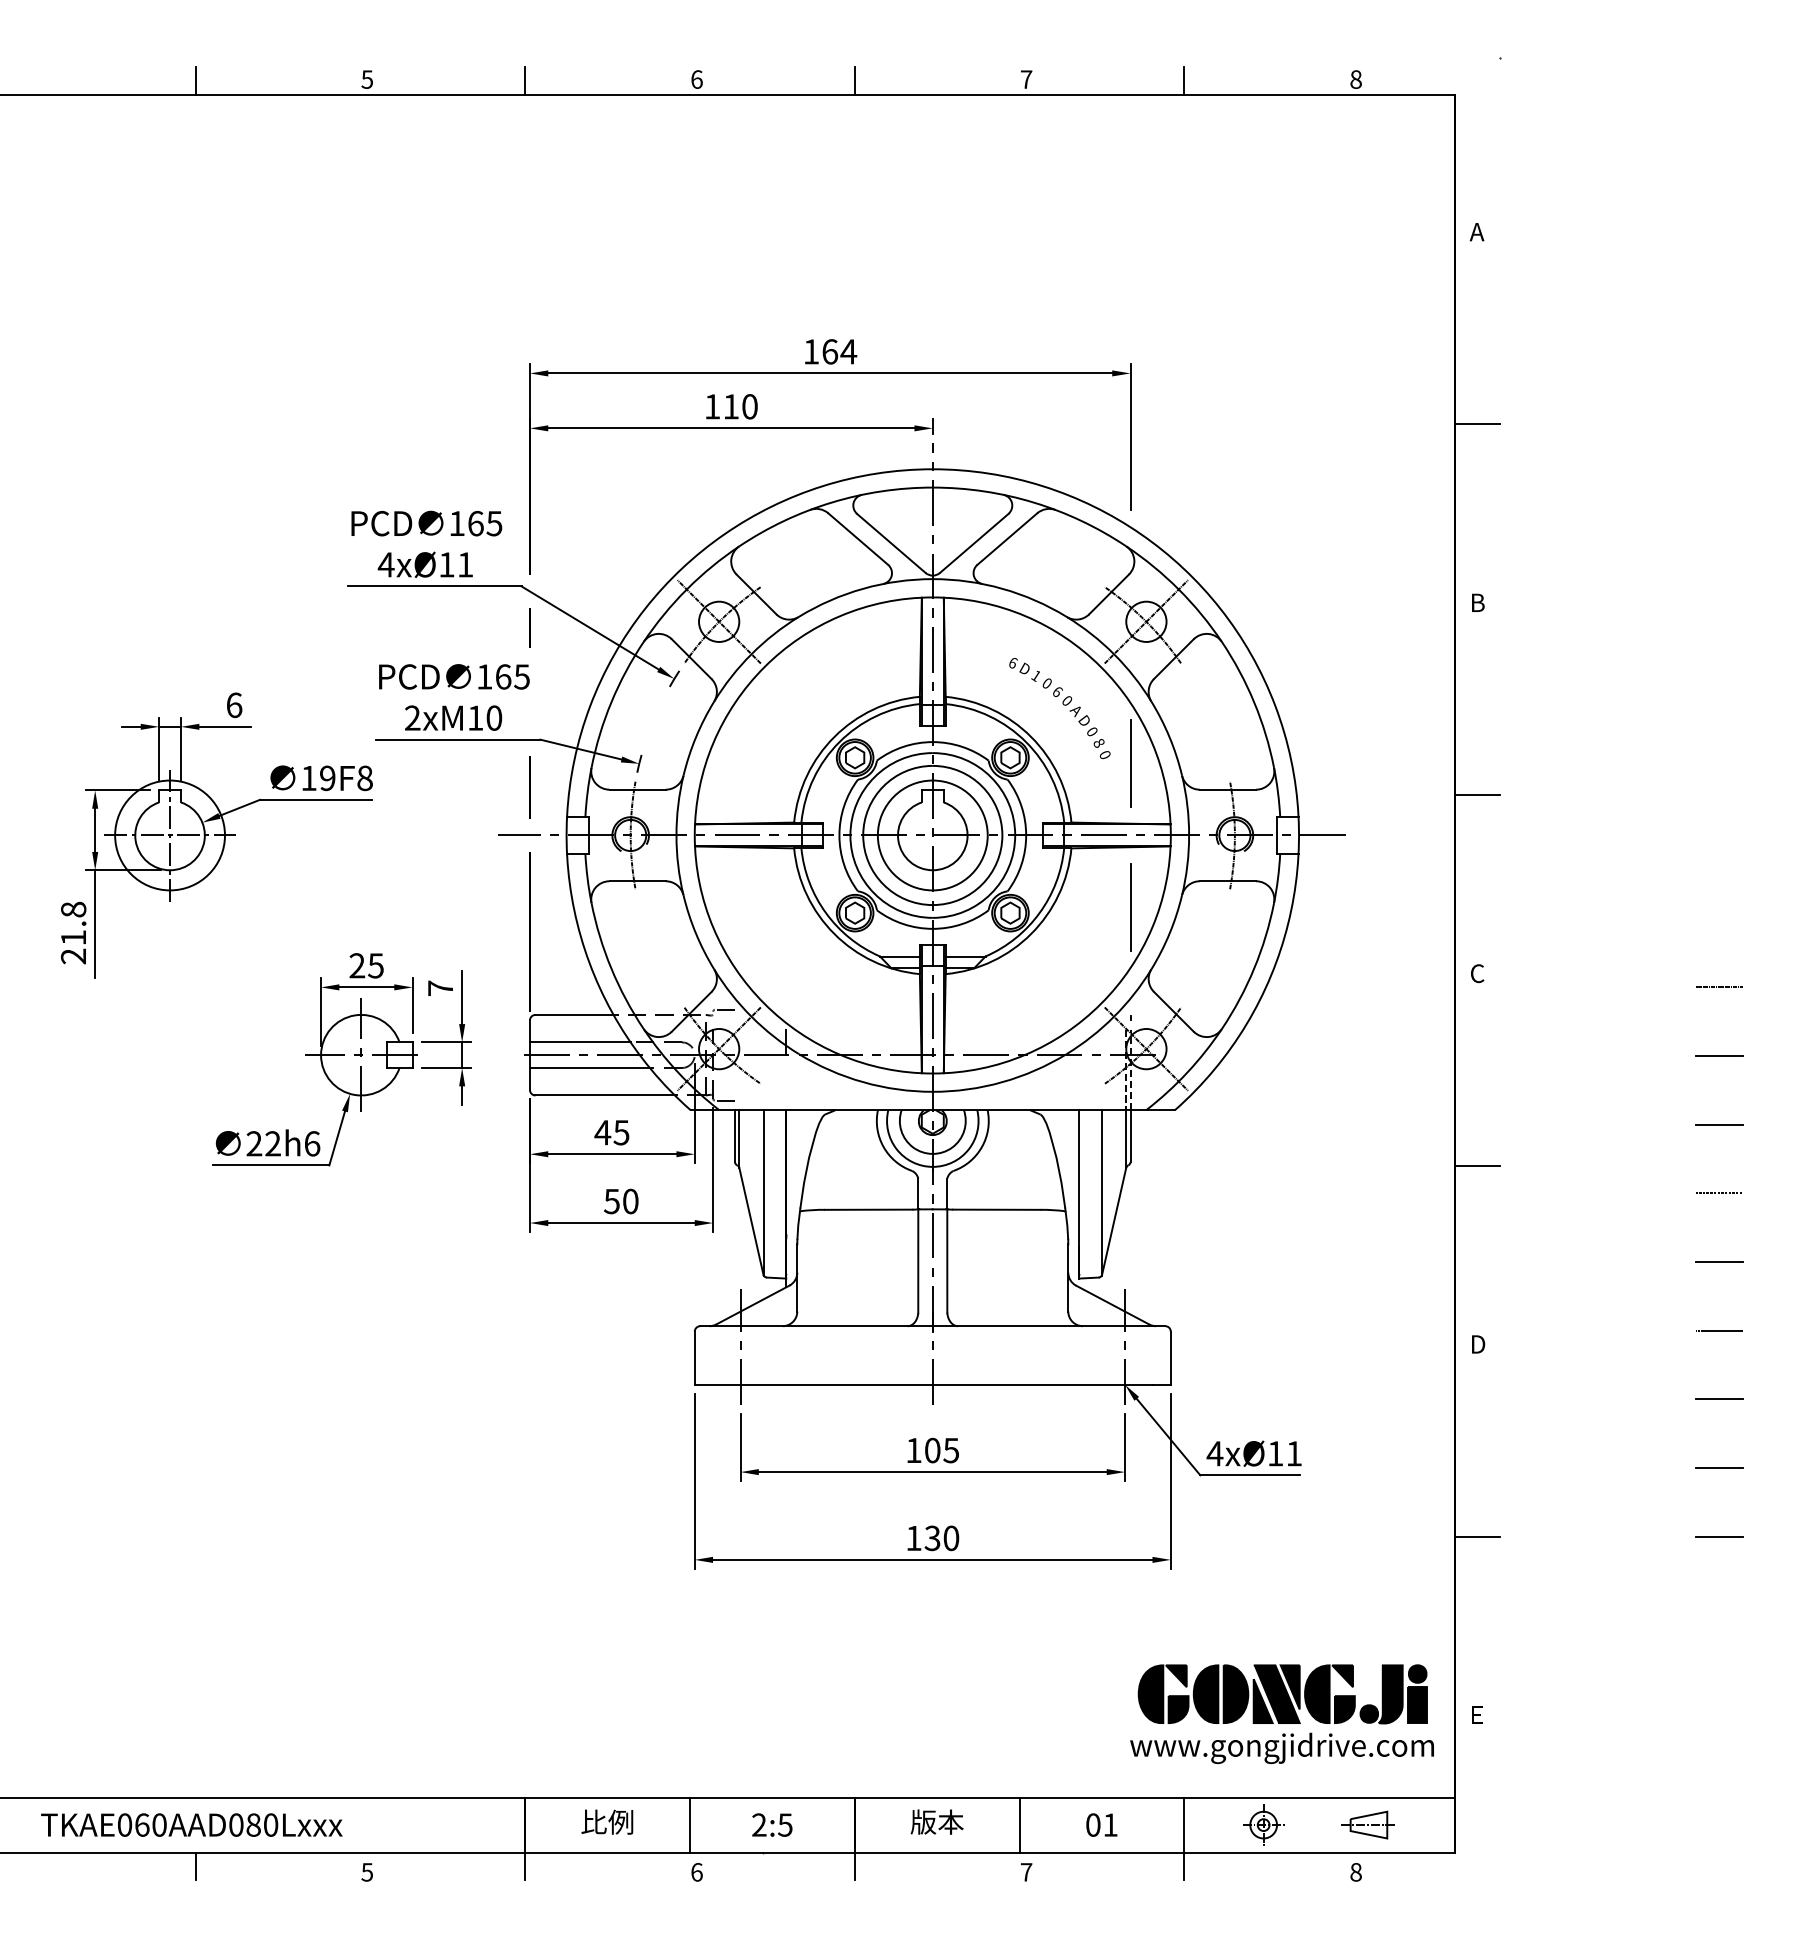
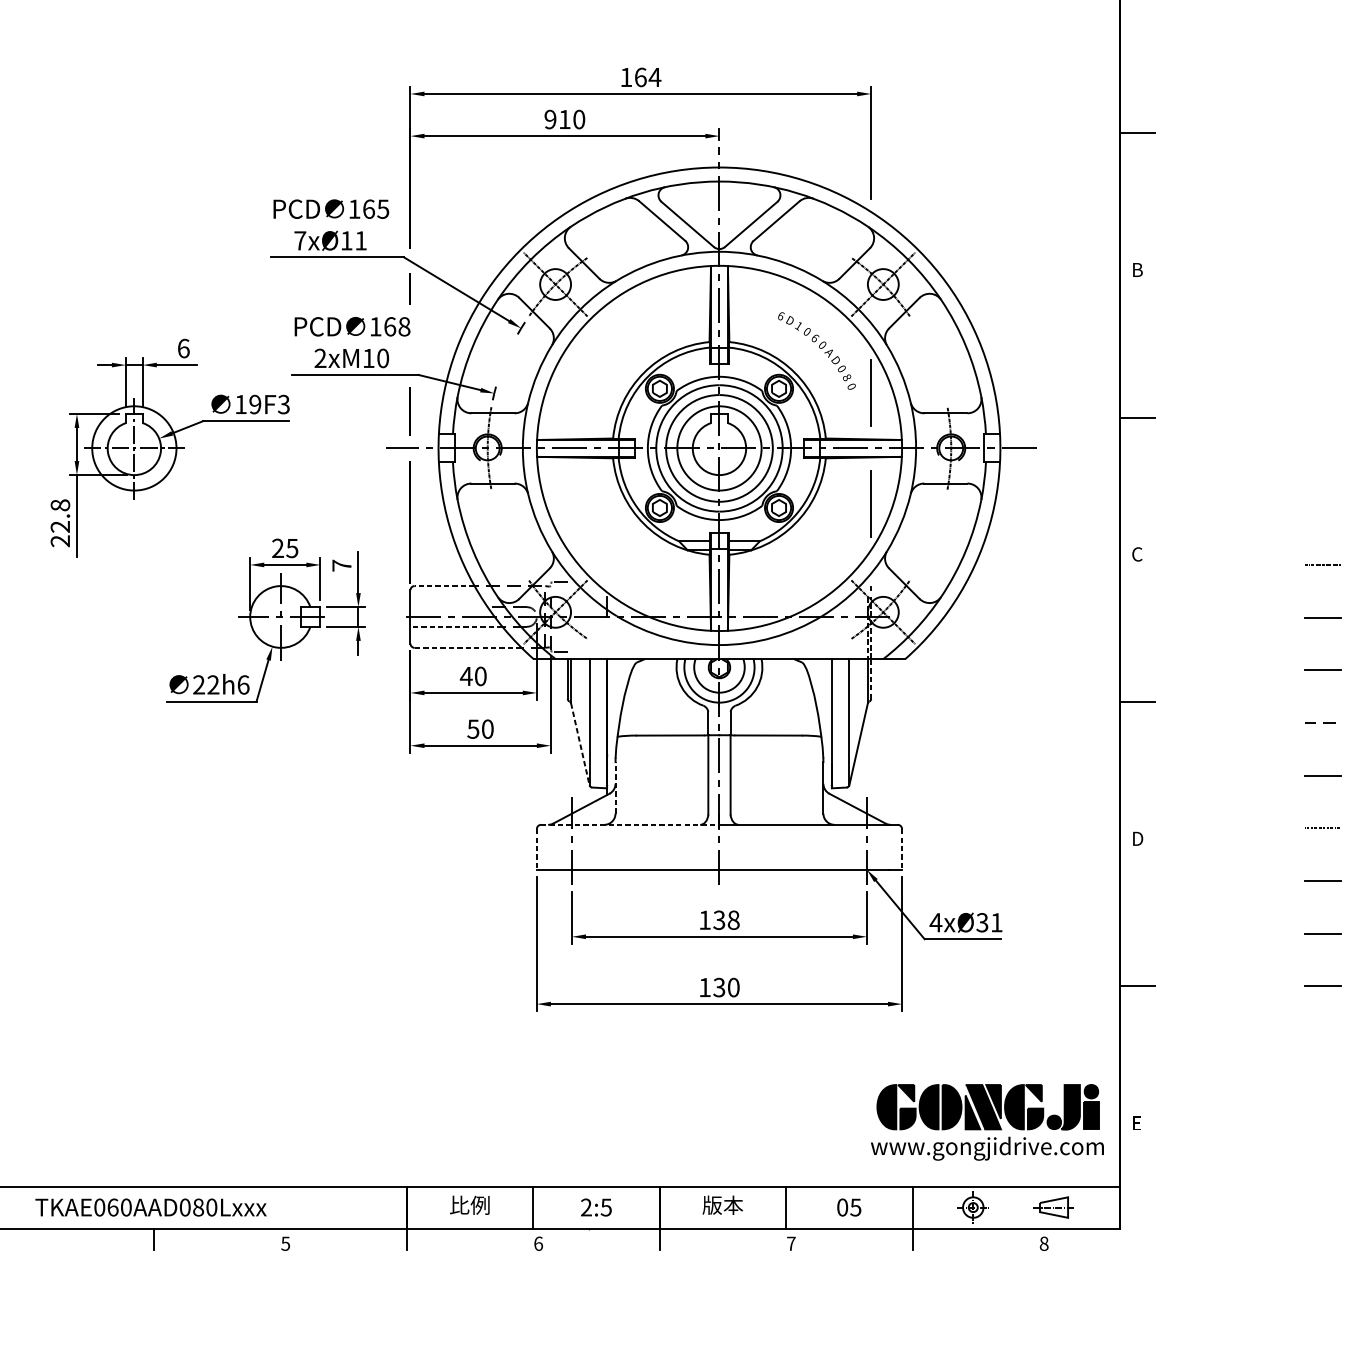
text: (712, 406) -> (550, 119), 110 -> 910
text: (385, 564) -> (299, 240), 4xØ11 -> 7xØ11
text: (521, 676) -> (403, 326), 165 -> 168
text: (364, 777) -> (283, 403), 19F8 -> 19F3
text: (72, 937) -> (59, 526), 21.8 -> 22.8
line: (574, 1014) -> (444, 585), solid -> dashed
line: (579, 1042) -> (448, 607), removed
line: (589, 1068) -> (456, 627), solid -> dashed
line: (605, 1095) -> (468, 647), solid -> dashed
text: (621, 1132) -> (480, 676), 45 -> 40
line: (1130, 1136) -> (871, 679), solid -> dashed
line: (751, 1221) -> (580, 744), solid -> dashed
line: (797, 1277) -> (615, 787), solid -> dashed
line: (817, 1326) -> (631, 825), solid -> dashed
line: (694, 1358) -> (536, 849), solid -> dashed
line: (1170, 1358) -> (901, 849), solid -> dashed
text: (941, 1450) -> (726, 920), 105 -> 138
text: (1275, 1453) -> (982, 922), 4xØ11 -> 4xØ31
text: (1110, 1824) -> (855, 1207), 01 -> 05

